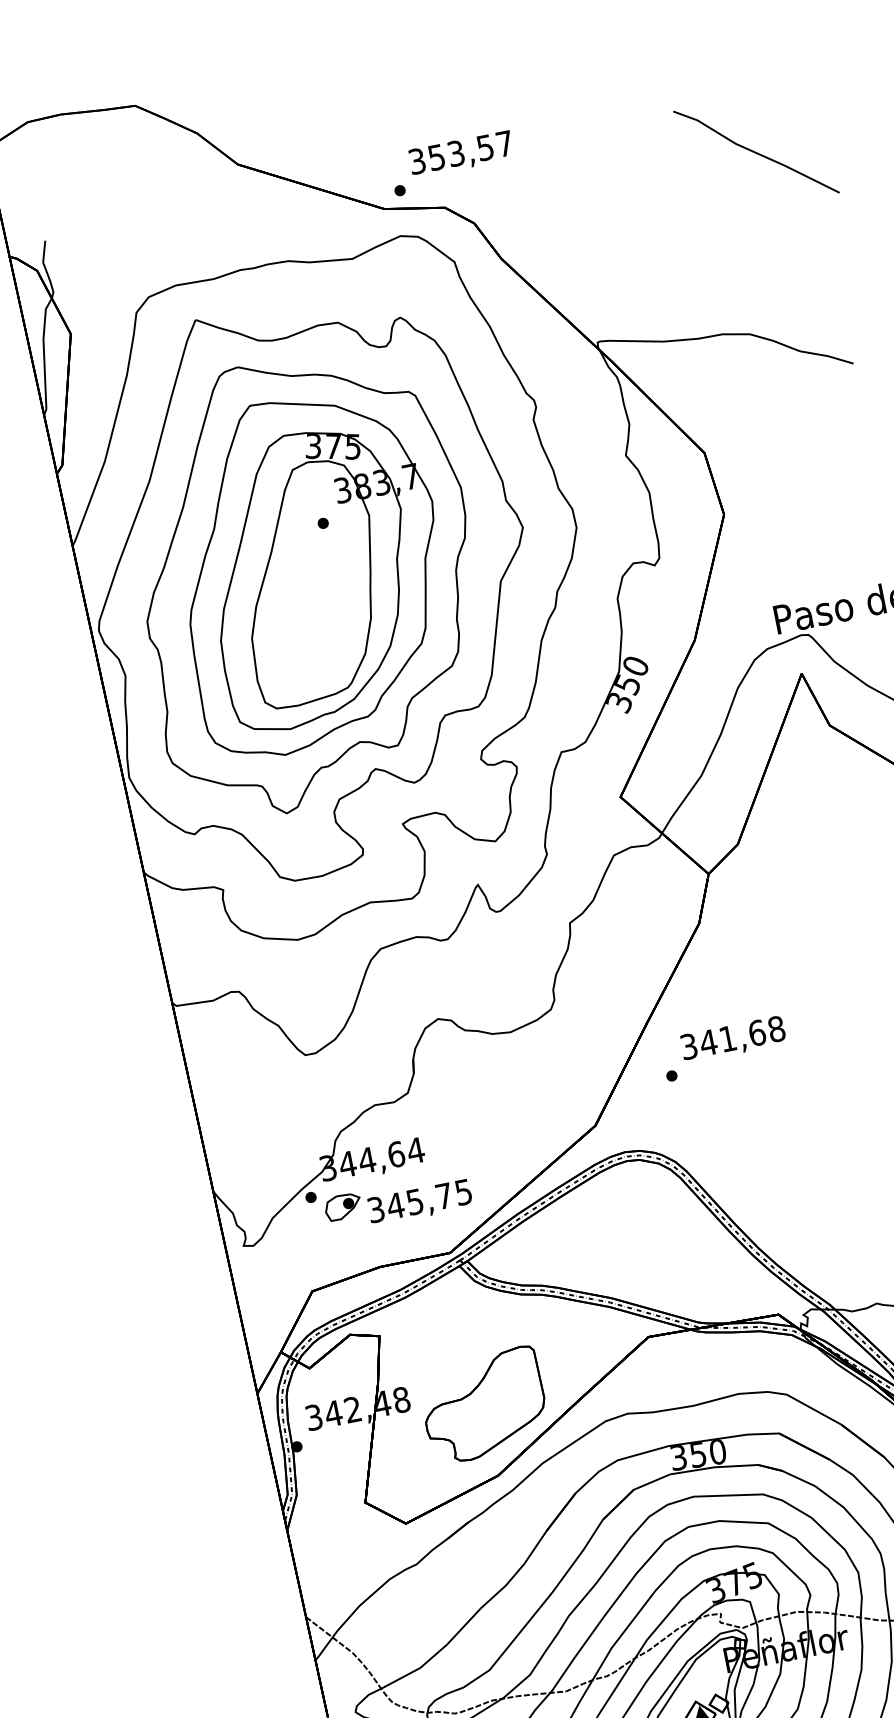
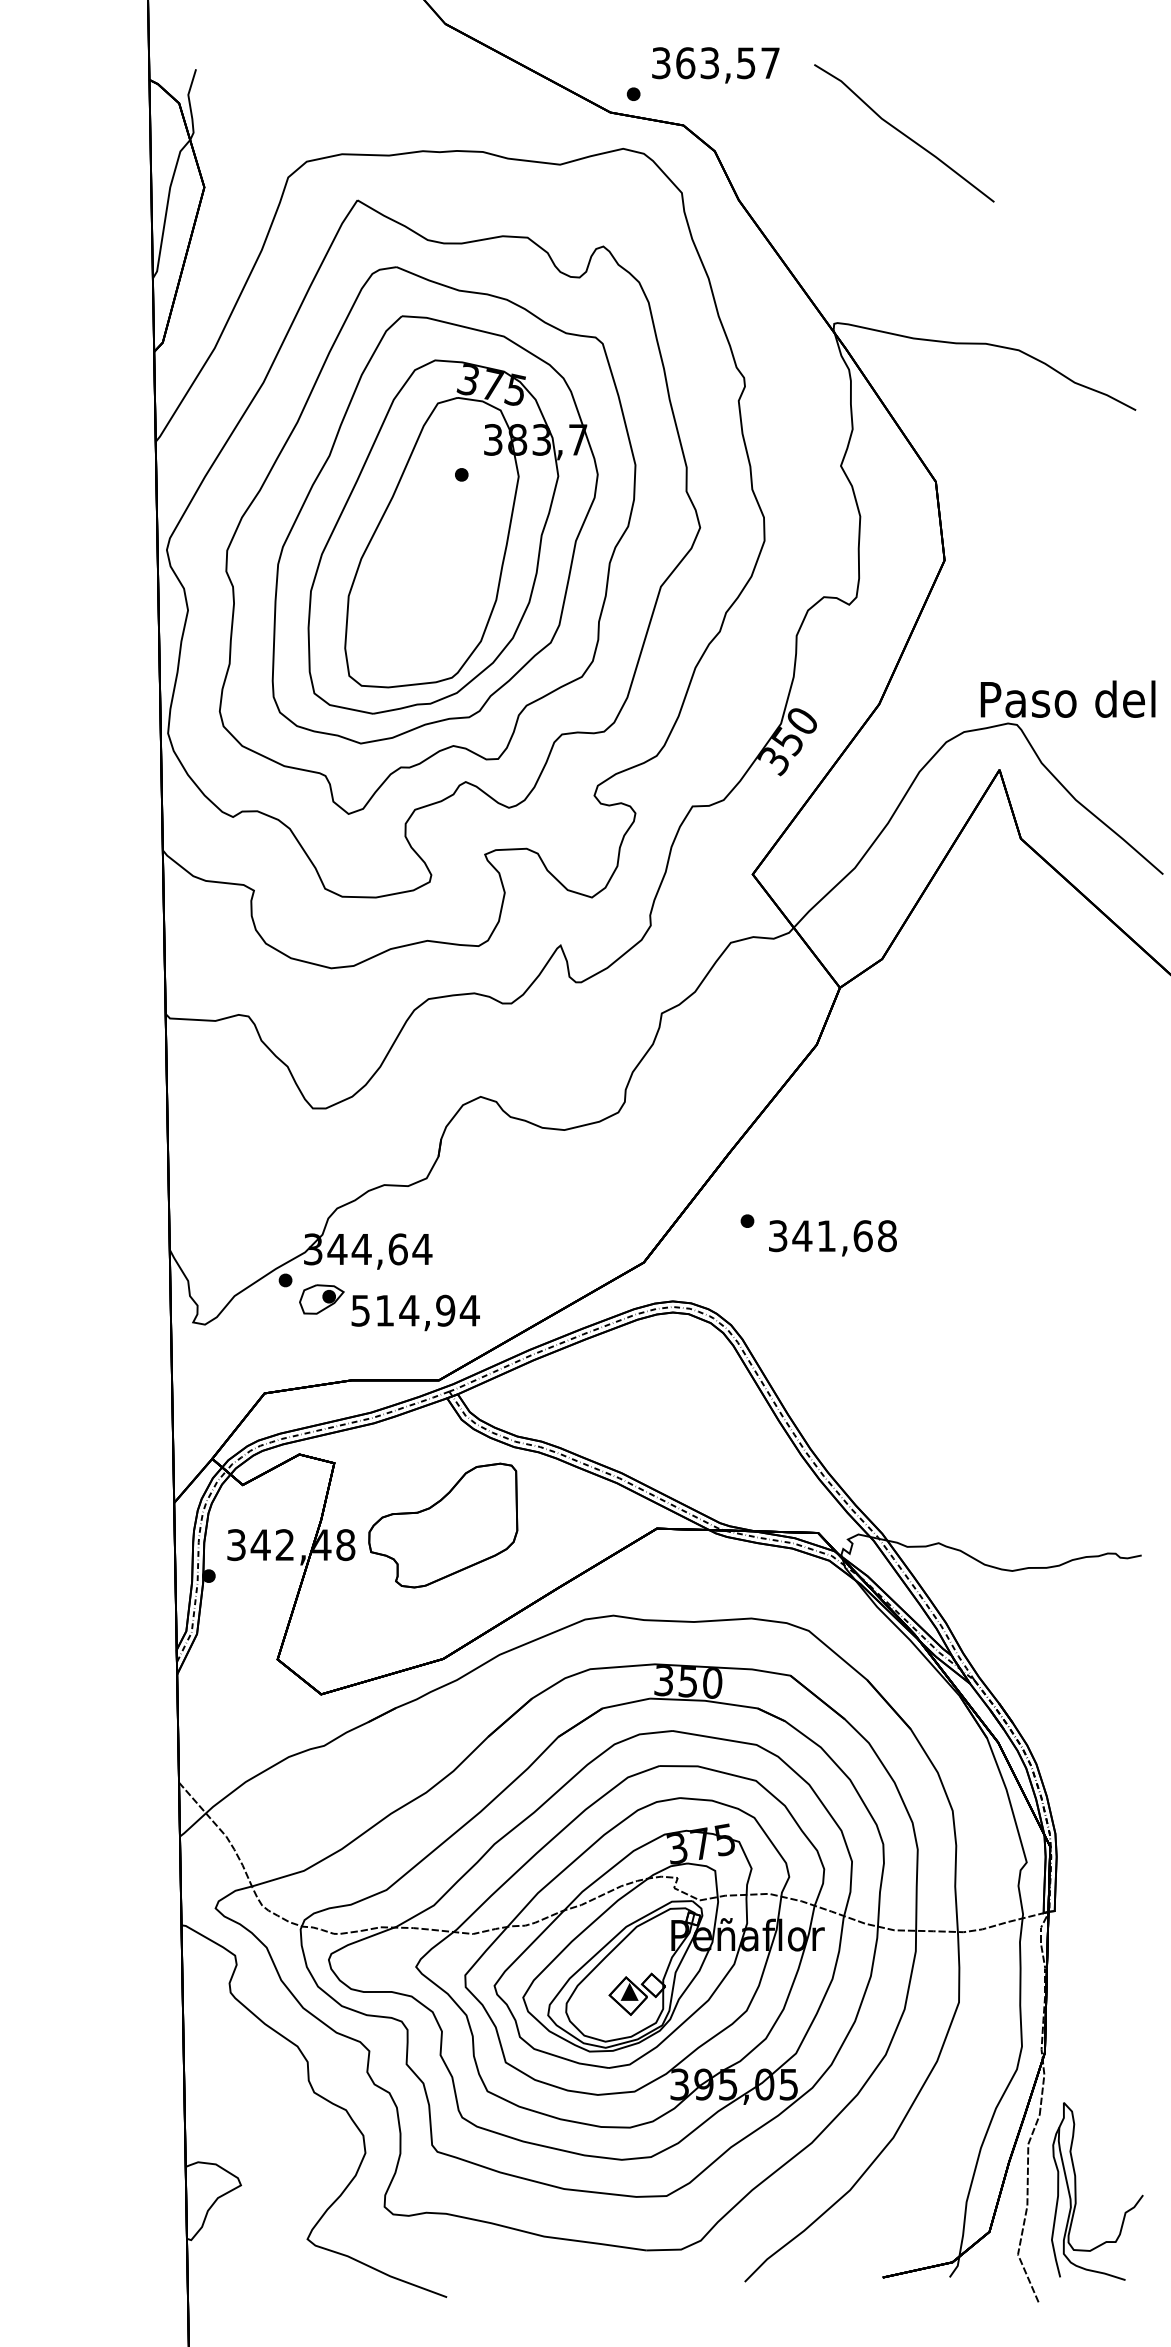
line: (756, 152) -> (904, 133), moved
text: (436, 157) -> (685, 63), 353,57 -> 363,57
text: (733, 1039) -> (832, 1238), moved
text: (420, 1200) -> (415, 1310), 345,75 -> 514,94
part: (484, 1405) -> (443, 1525), moved

